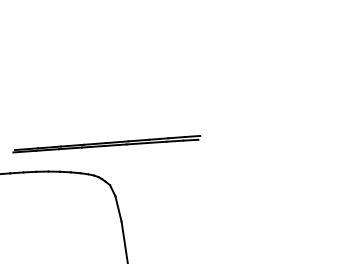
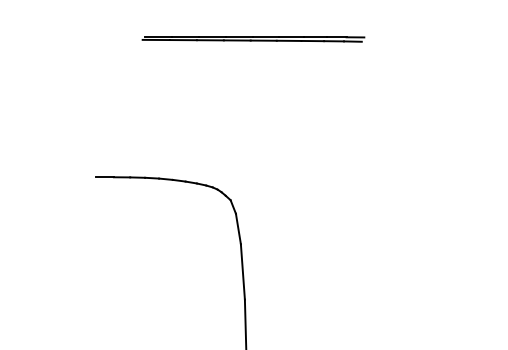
part: (106, 144) -> (253, 39), moved

